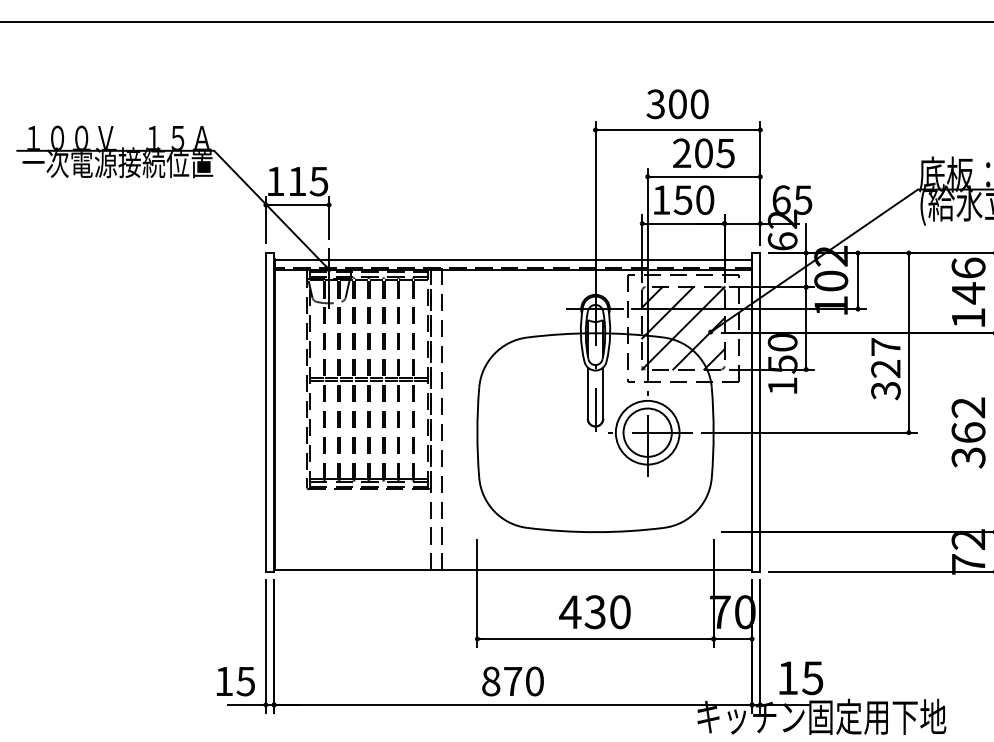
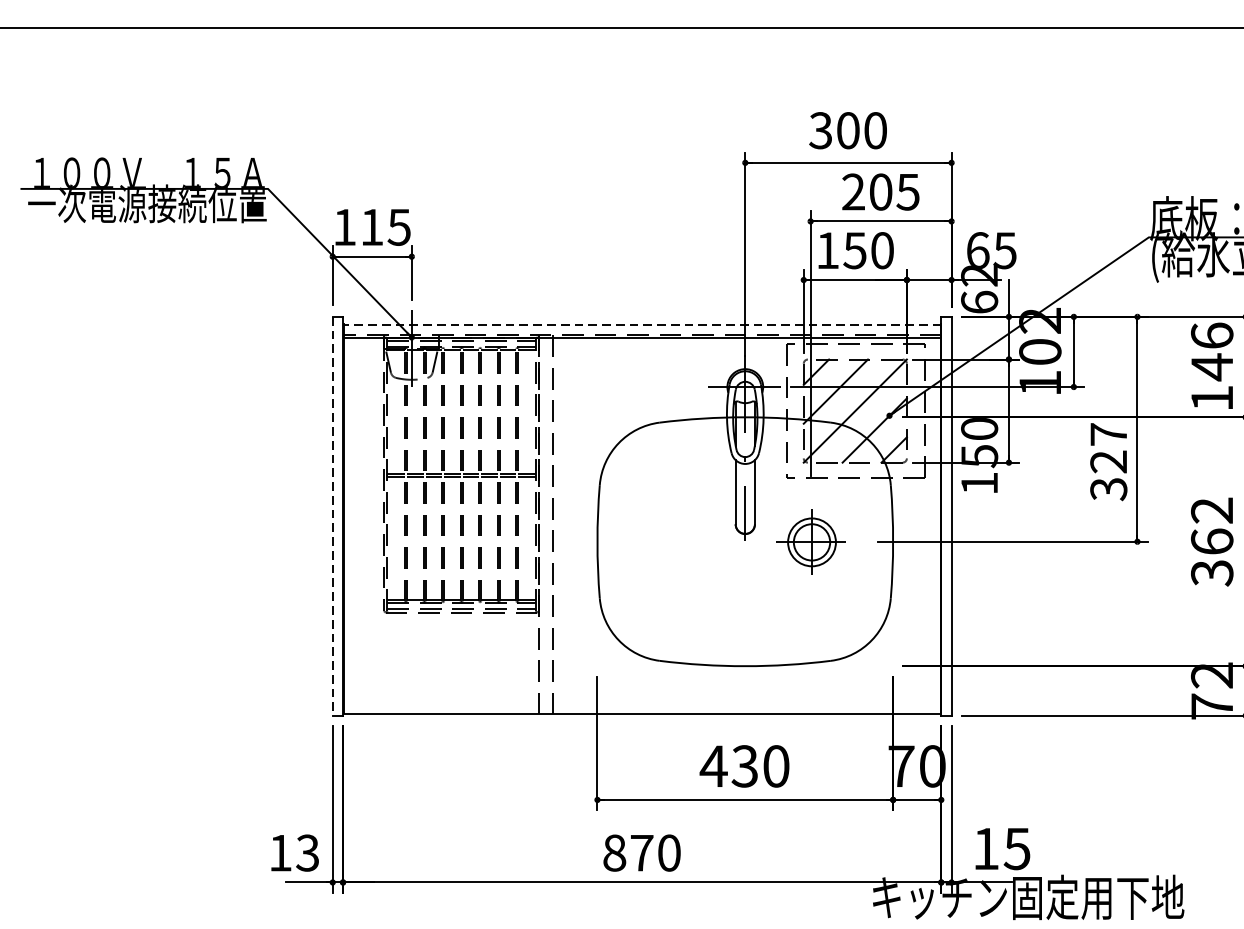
line: (513, 259) -> (642, 324), solid -> dashed
line: (265, 412) -> (332, 516), solid -> dashed
part: (650, 433) -> (814, 542), size x0.6
text: (245, 680) -> (307, 851), 15 -> 13

